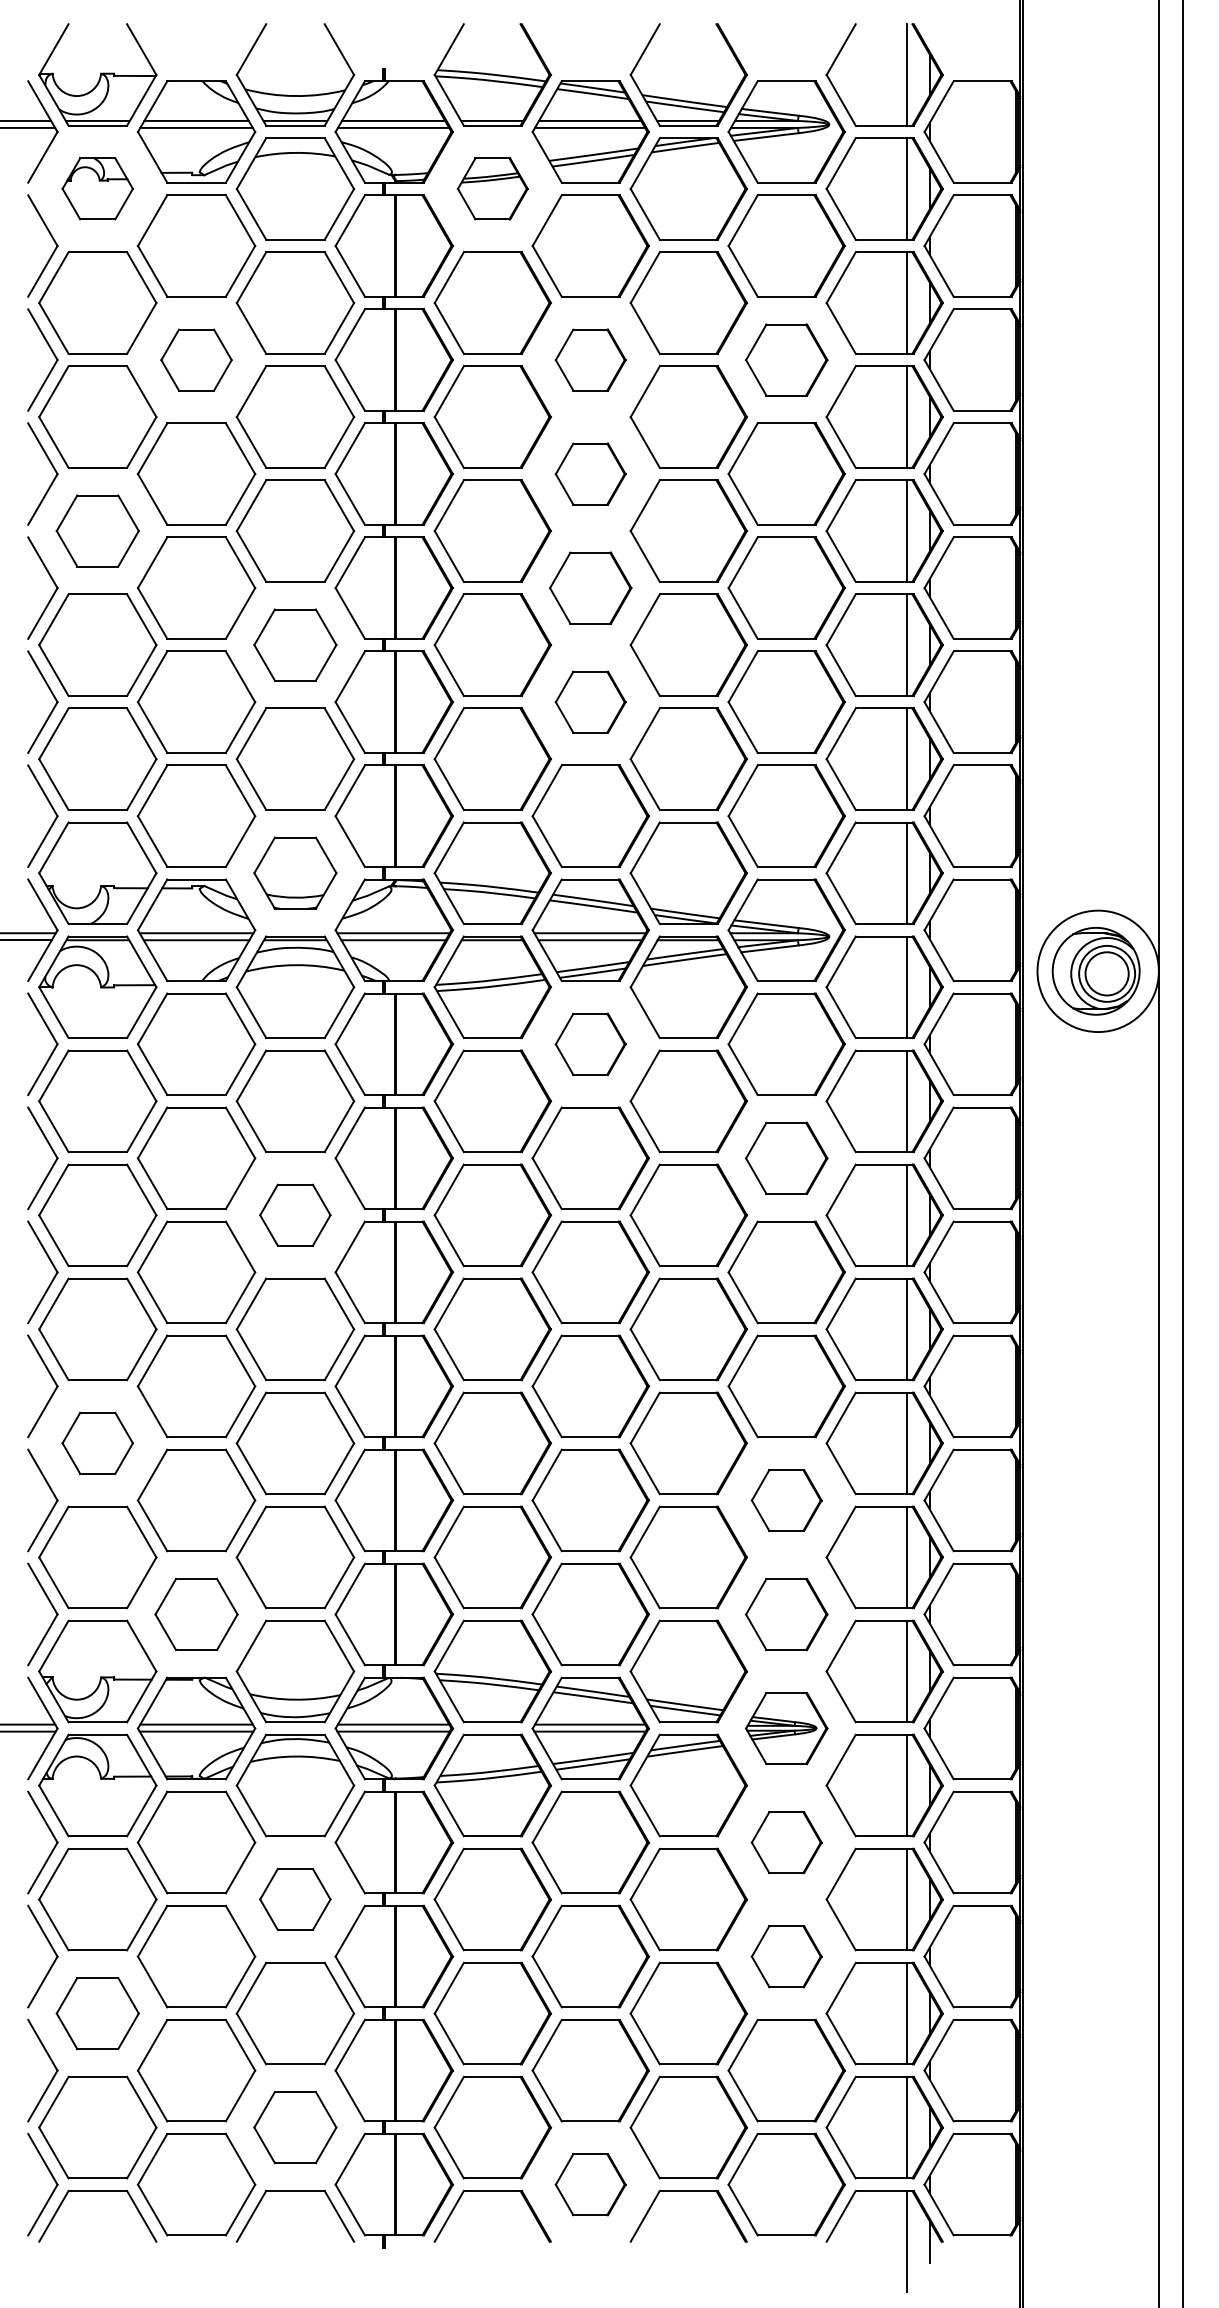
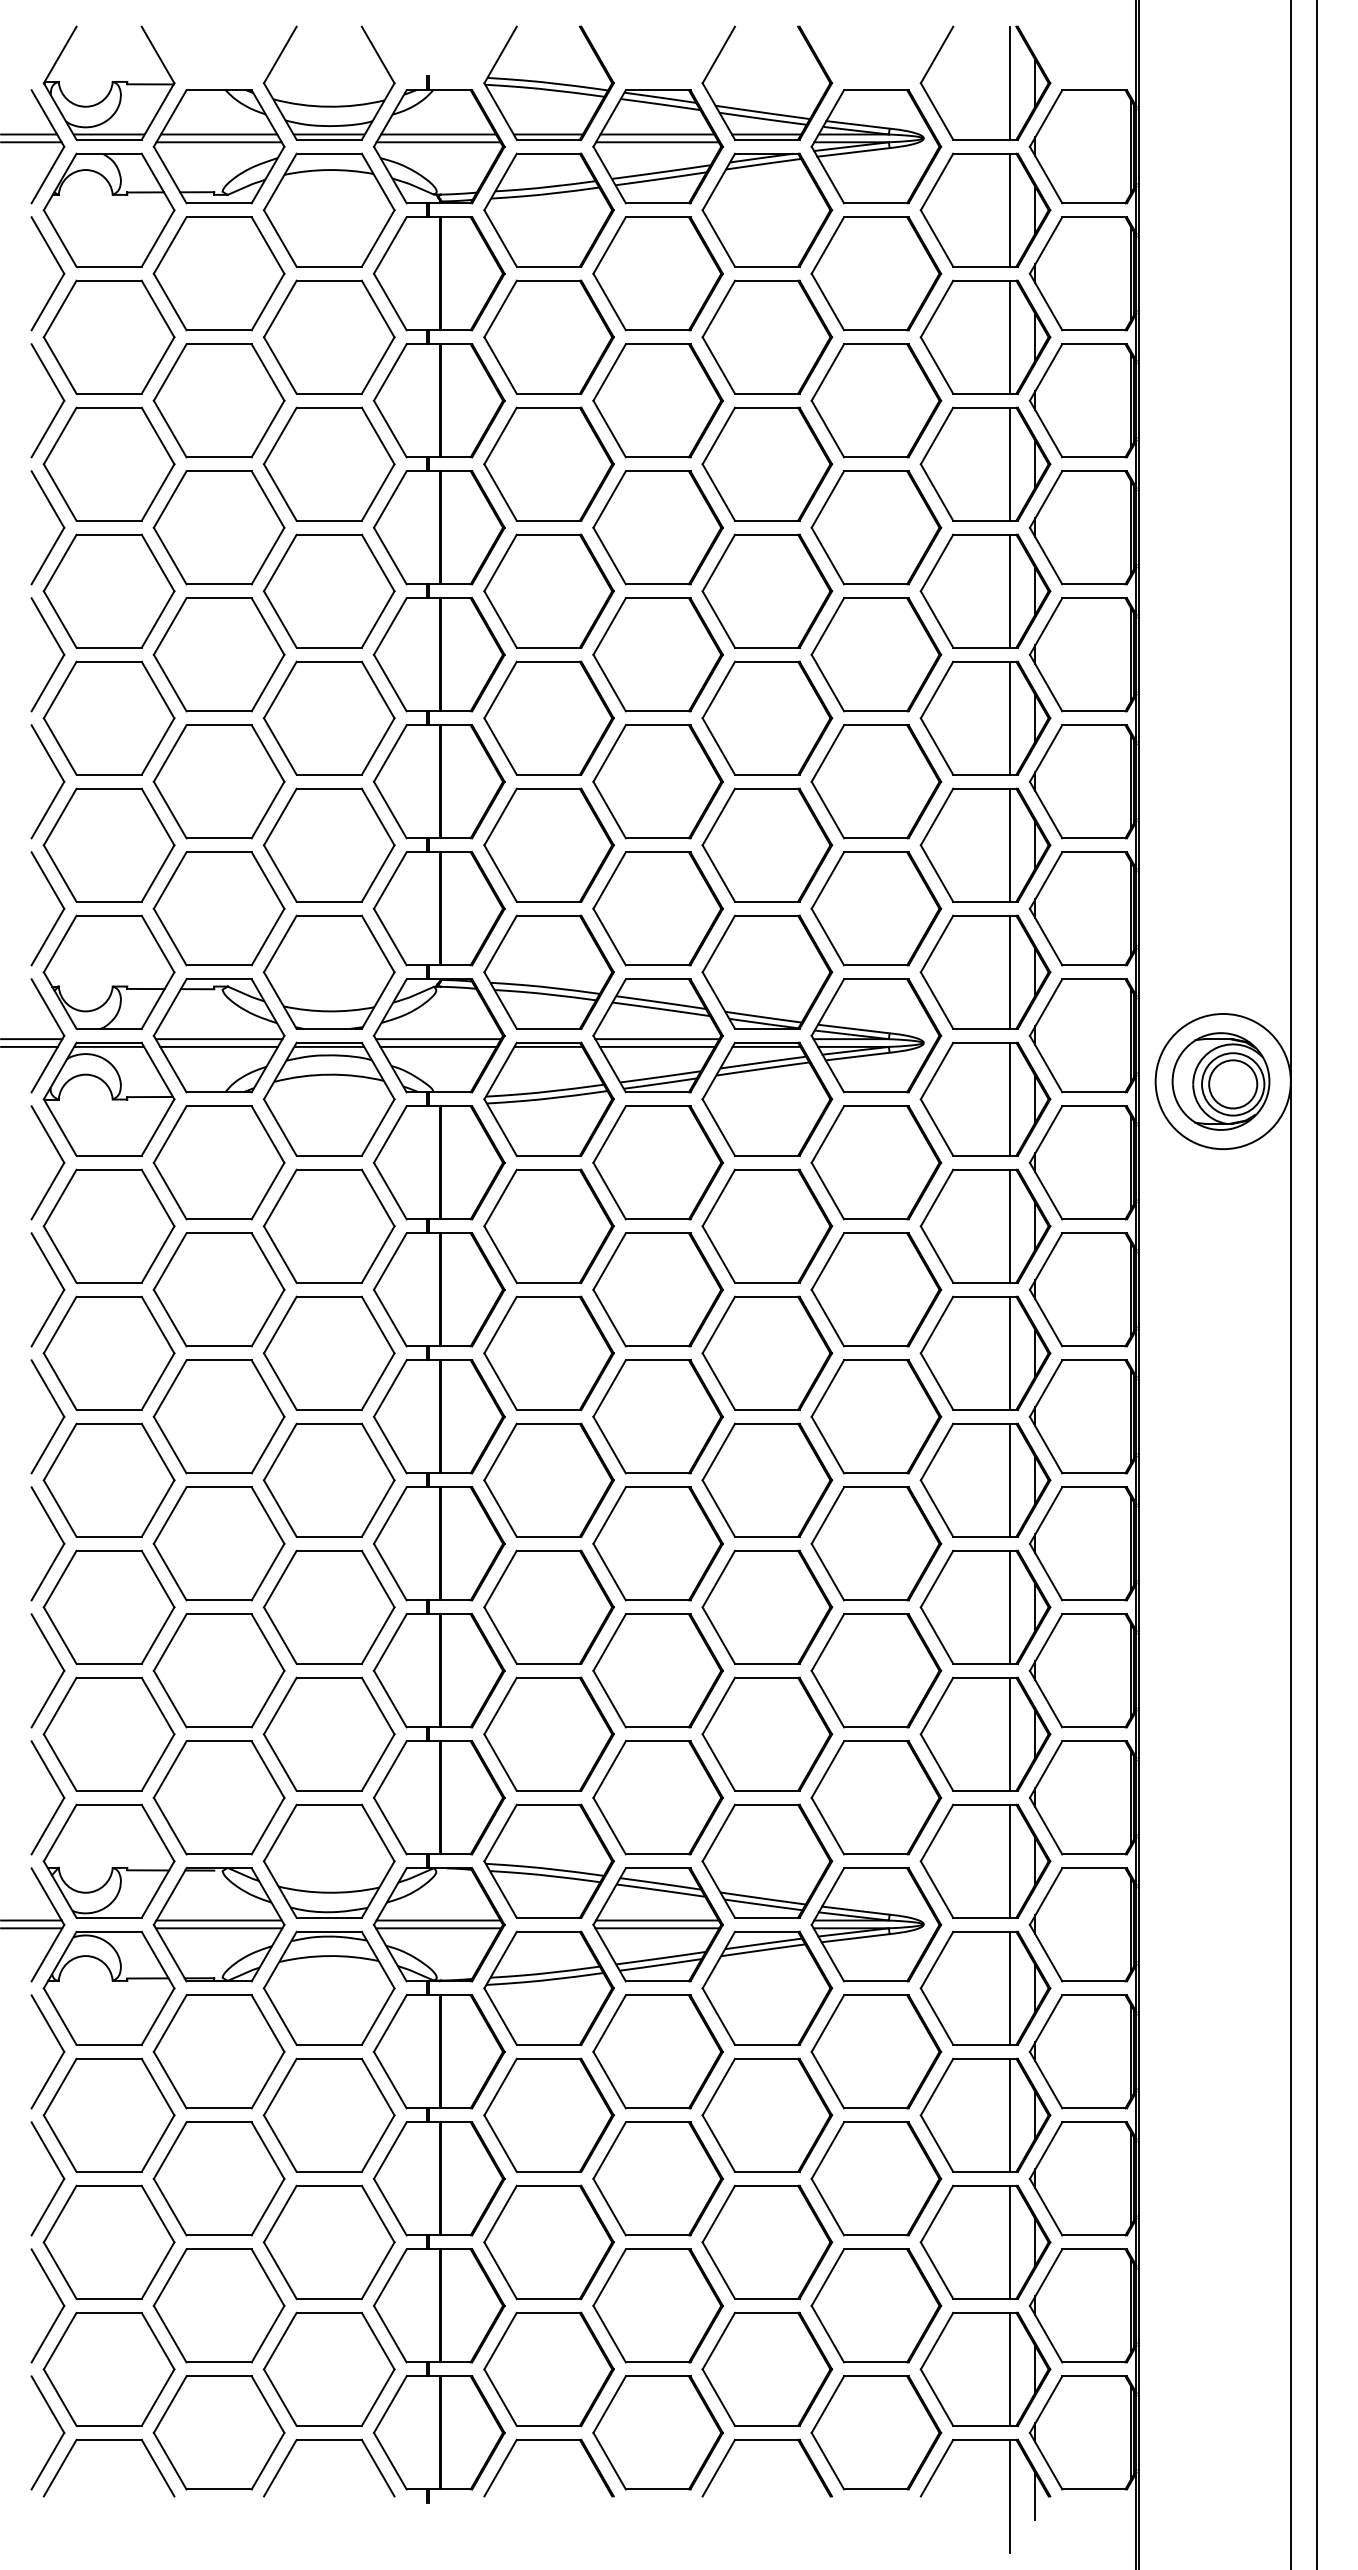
part: (97, 188) -> (108, 209), size x1.67
part: (492, 188) -> (548, 209), size x1.67
part: (196, 359) -> (218, 400), size x1.67
part: (590, 359) -> (657, 400), size x1.67
part: (786, 359) -> (876, 400), size x1.43
part: (590, 473) -> (657, 527), size x1.67
part: (97, 530) -> (108, 590), size x1.43
part: (590, 587) -> (657, 654), size x1.43
part: (294, 644) -> (328, 717), size x1.43
part: (590, 701) -> (657, 781), size x1.67
part: (294, 872) -> (328, 971), size x1.43
part: (590, 1044) -> (657, 1162), size x1.67
part: (786, 1158) -> (876, 1289), size x1.43
part: (294, 1214) -> (328, 1352), size x1.67
part: (97, 1442) -> (108, 1606), size x1.67
part: (786, 1500) -> (876, 1670), size x1.67
part: (196, 1614) -> (218, 1797), size x1.43
part: (786, 1614) -> (876, 1797), size x1.43
part: (786, 1728) -> (876, 1924), size x1.43
part: (786, 1842) -> (876, 2051), size x1.67
part: (294, 1898) -> (328, 2114), size x1.67
part: (786, 1956) -> (876, 2178), size x1.67
part: (97, 2012) -> (108, 2241), size x1.43
part: (294, 2126) -> (328, 2368), size x1.43
part: (590, 2184) -> (657, 2432), size x1.67

